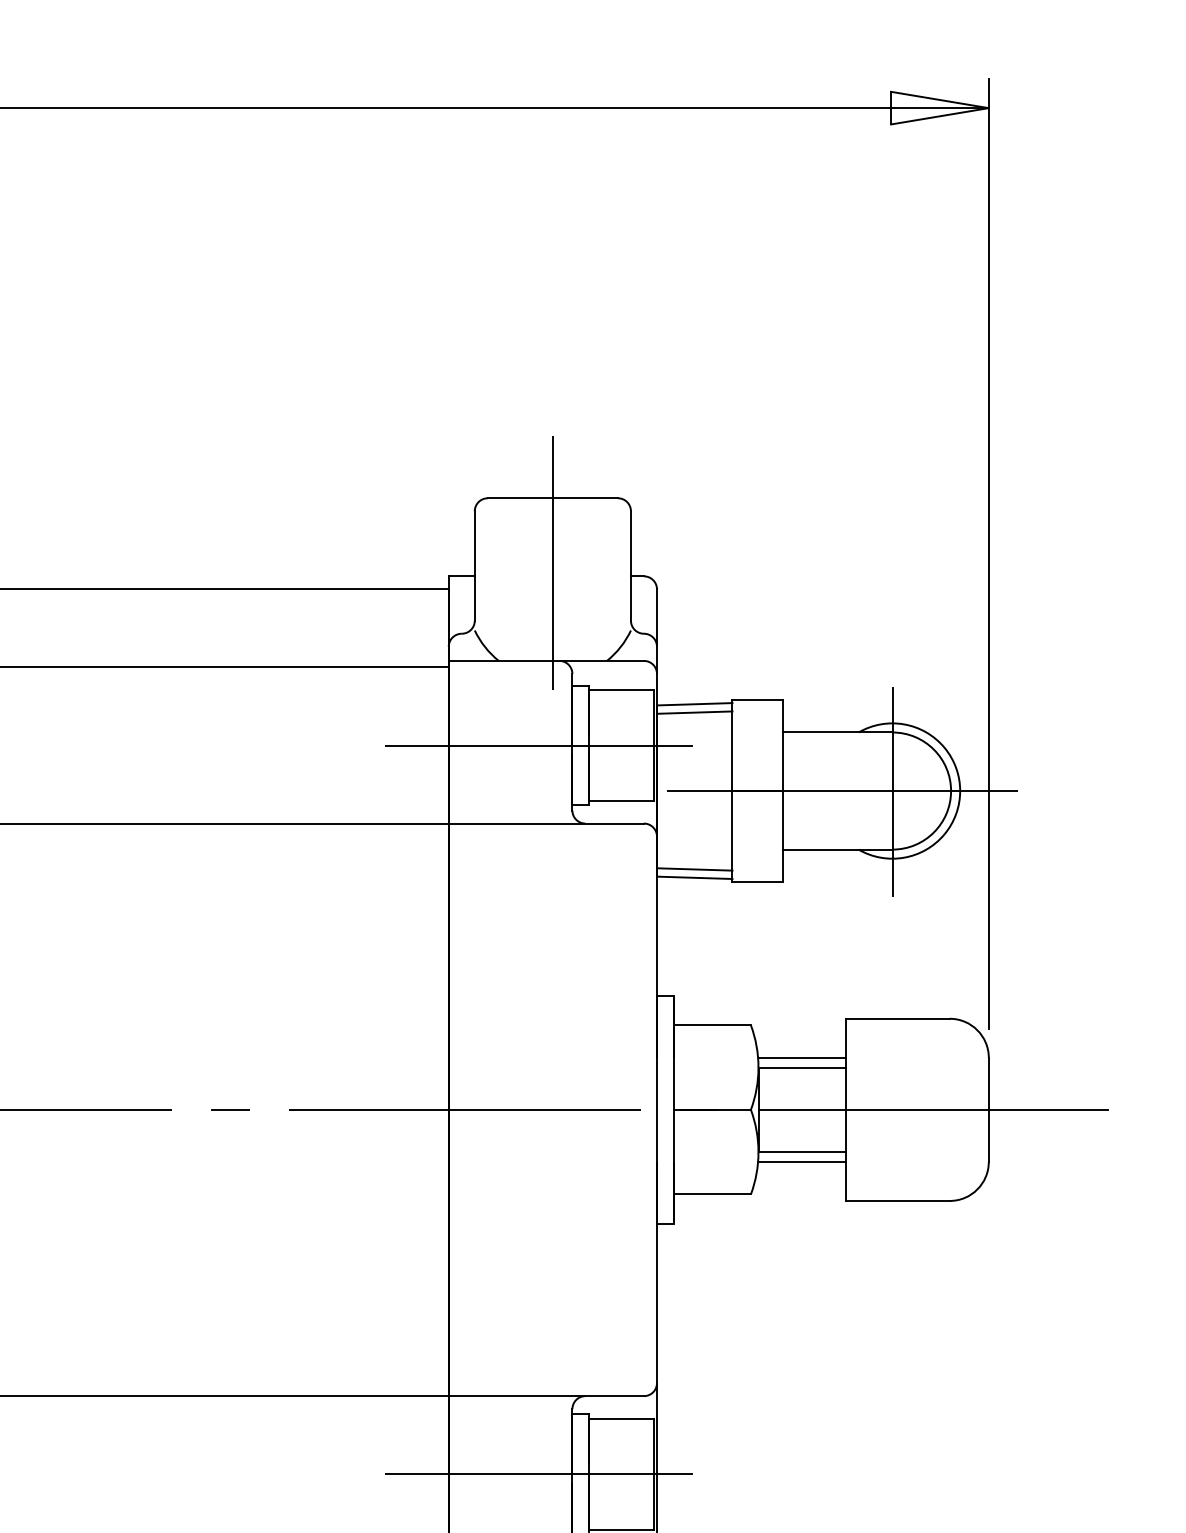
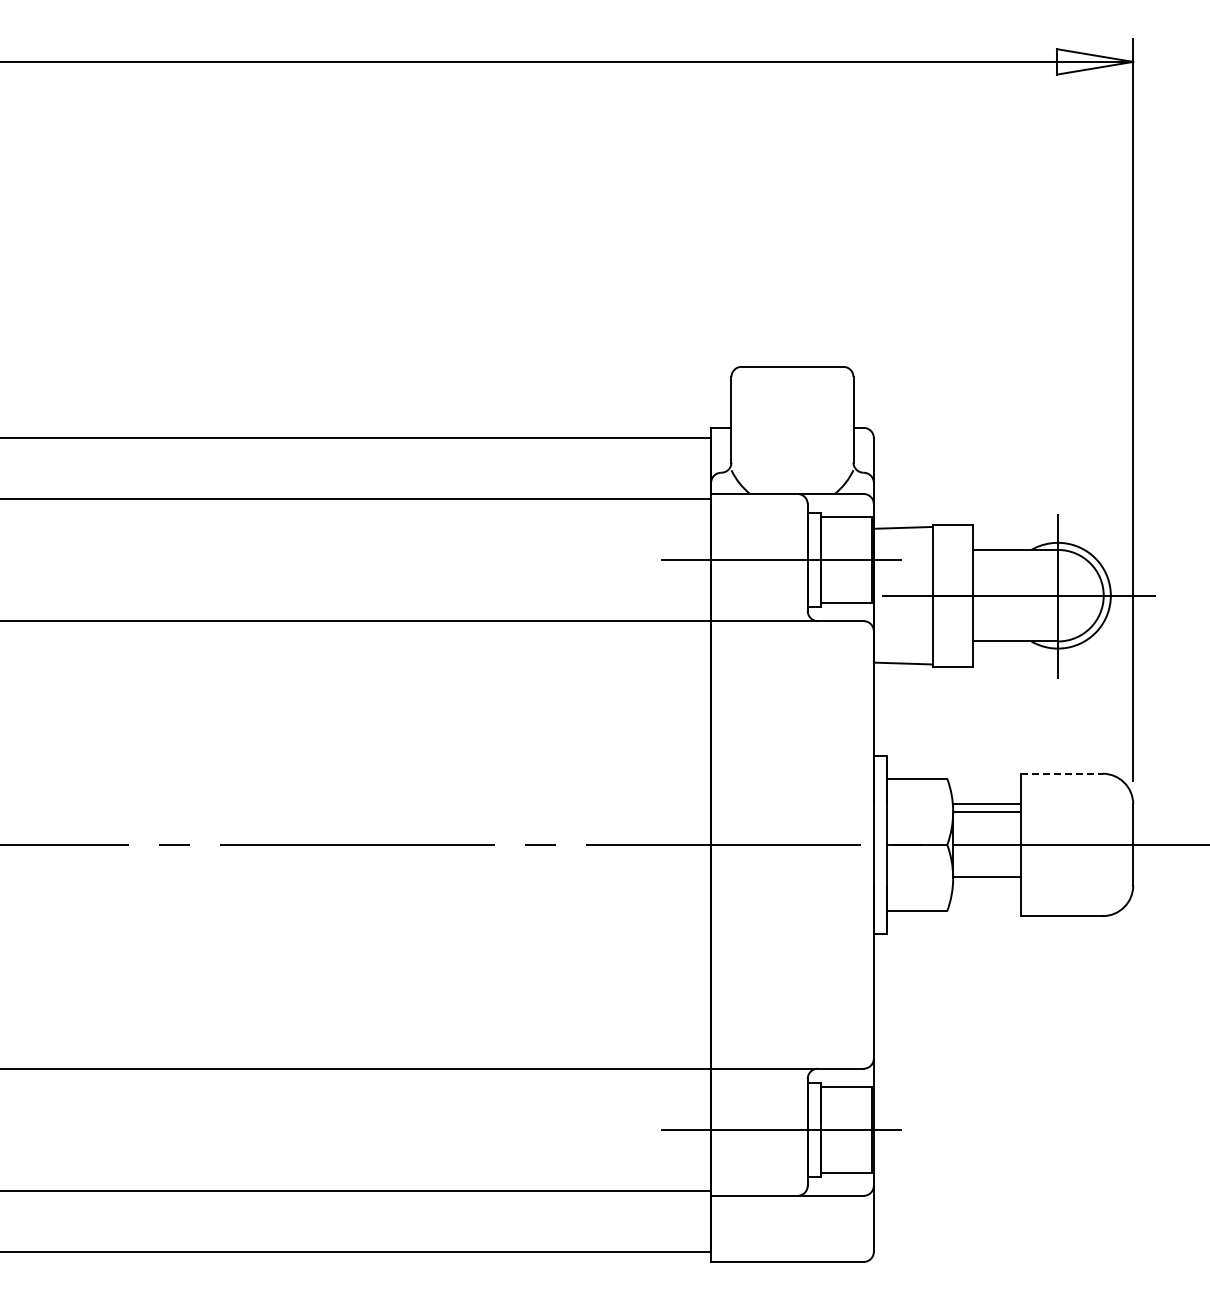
line: (552, 563) -> (792, 417), removed
line: (693, 712) -> (902, 534), removed
line: (693, 868) -> (902, 656), removed
line: (898, 1018) -> (1062, 773), solid -> dashed
line: (802, 1161) -> (987, 885), removed

